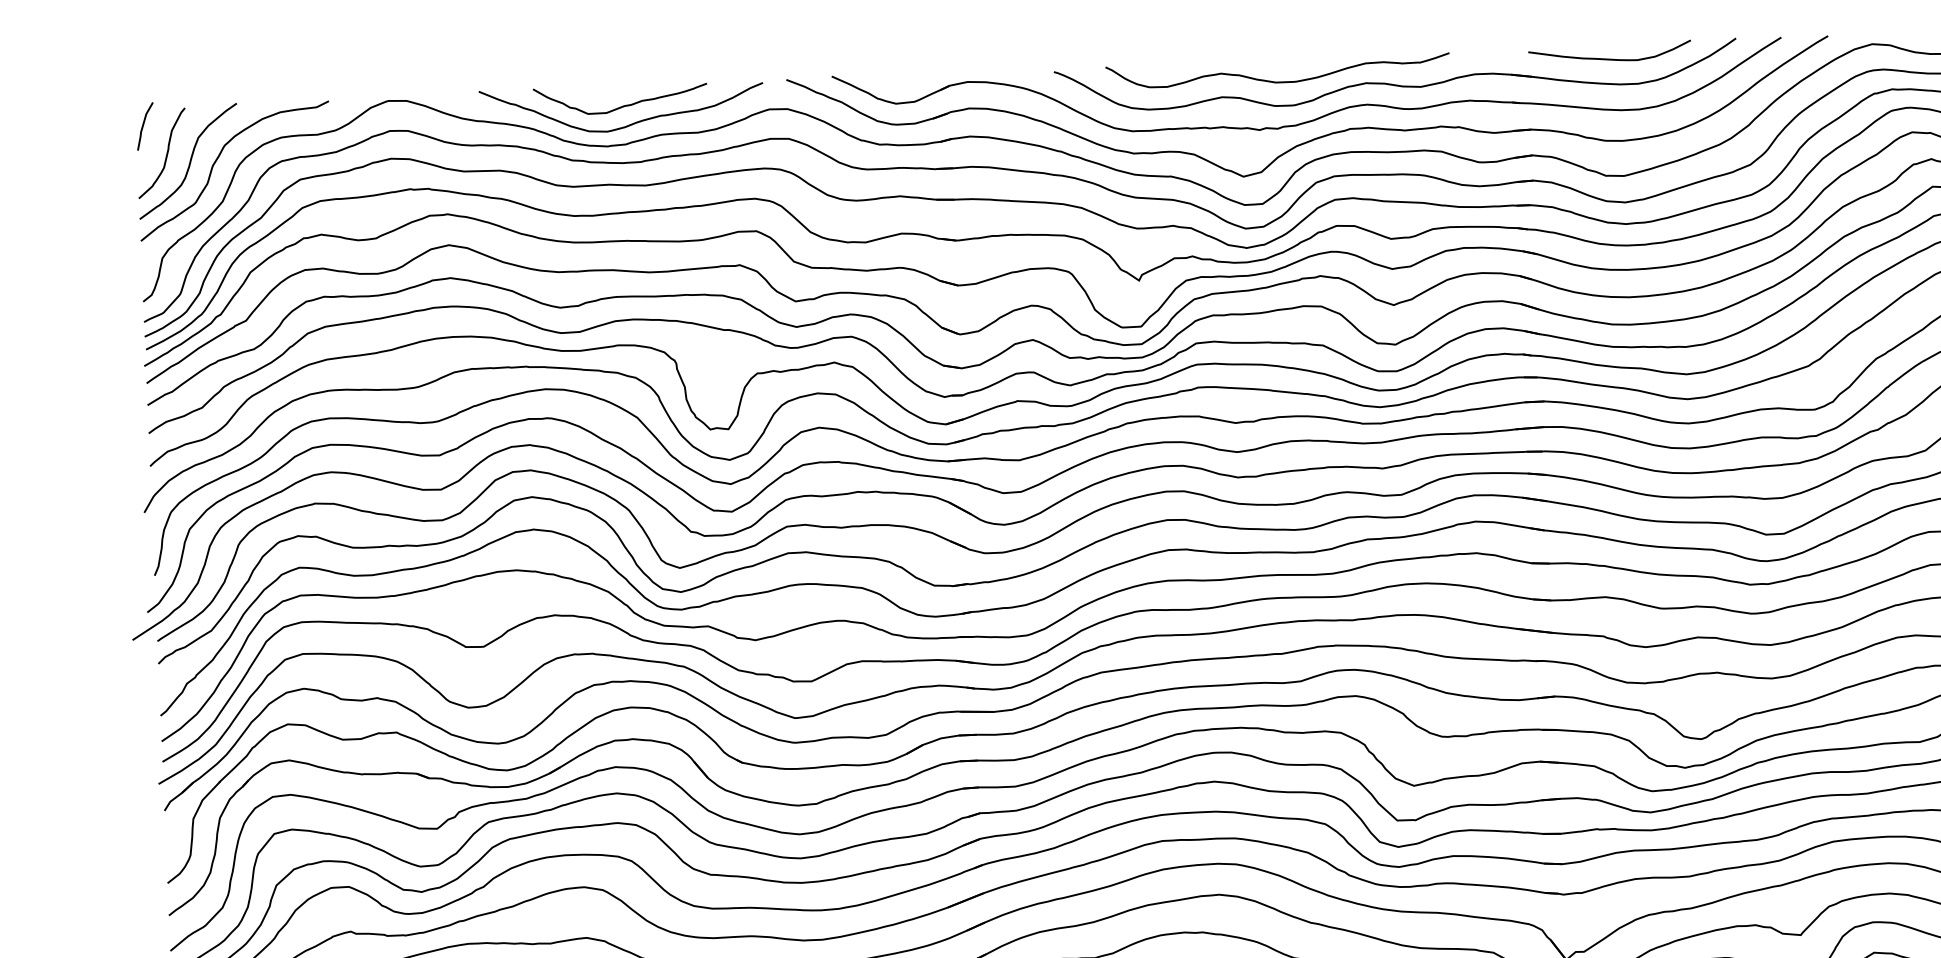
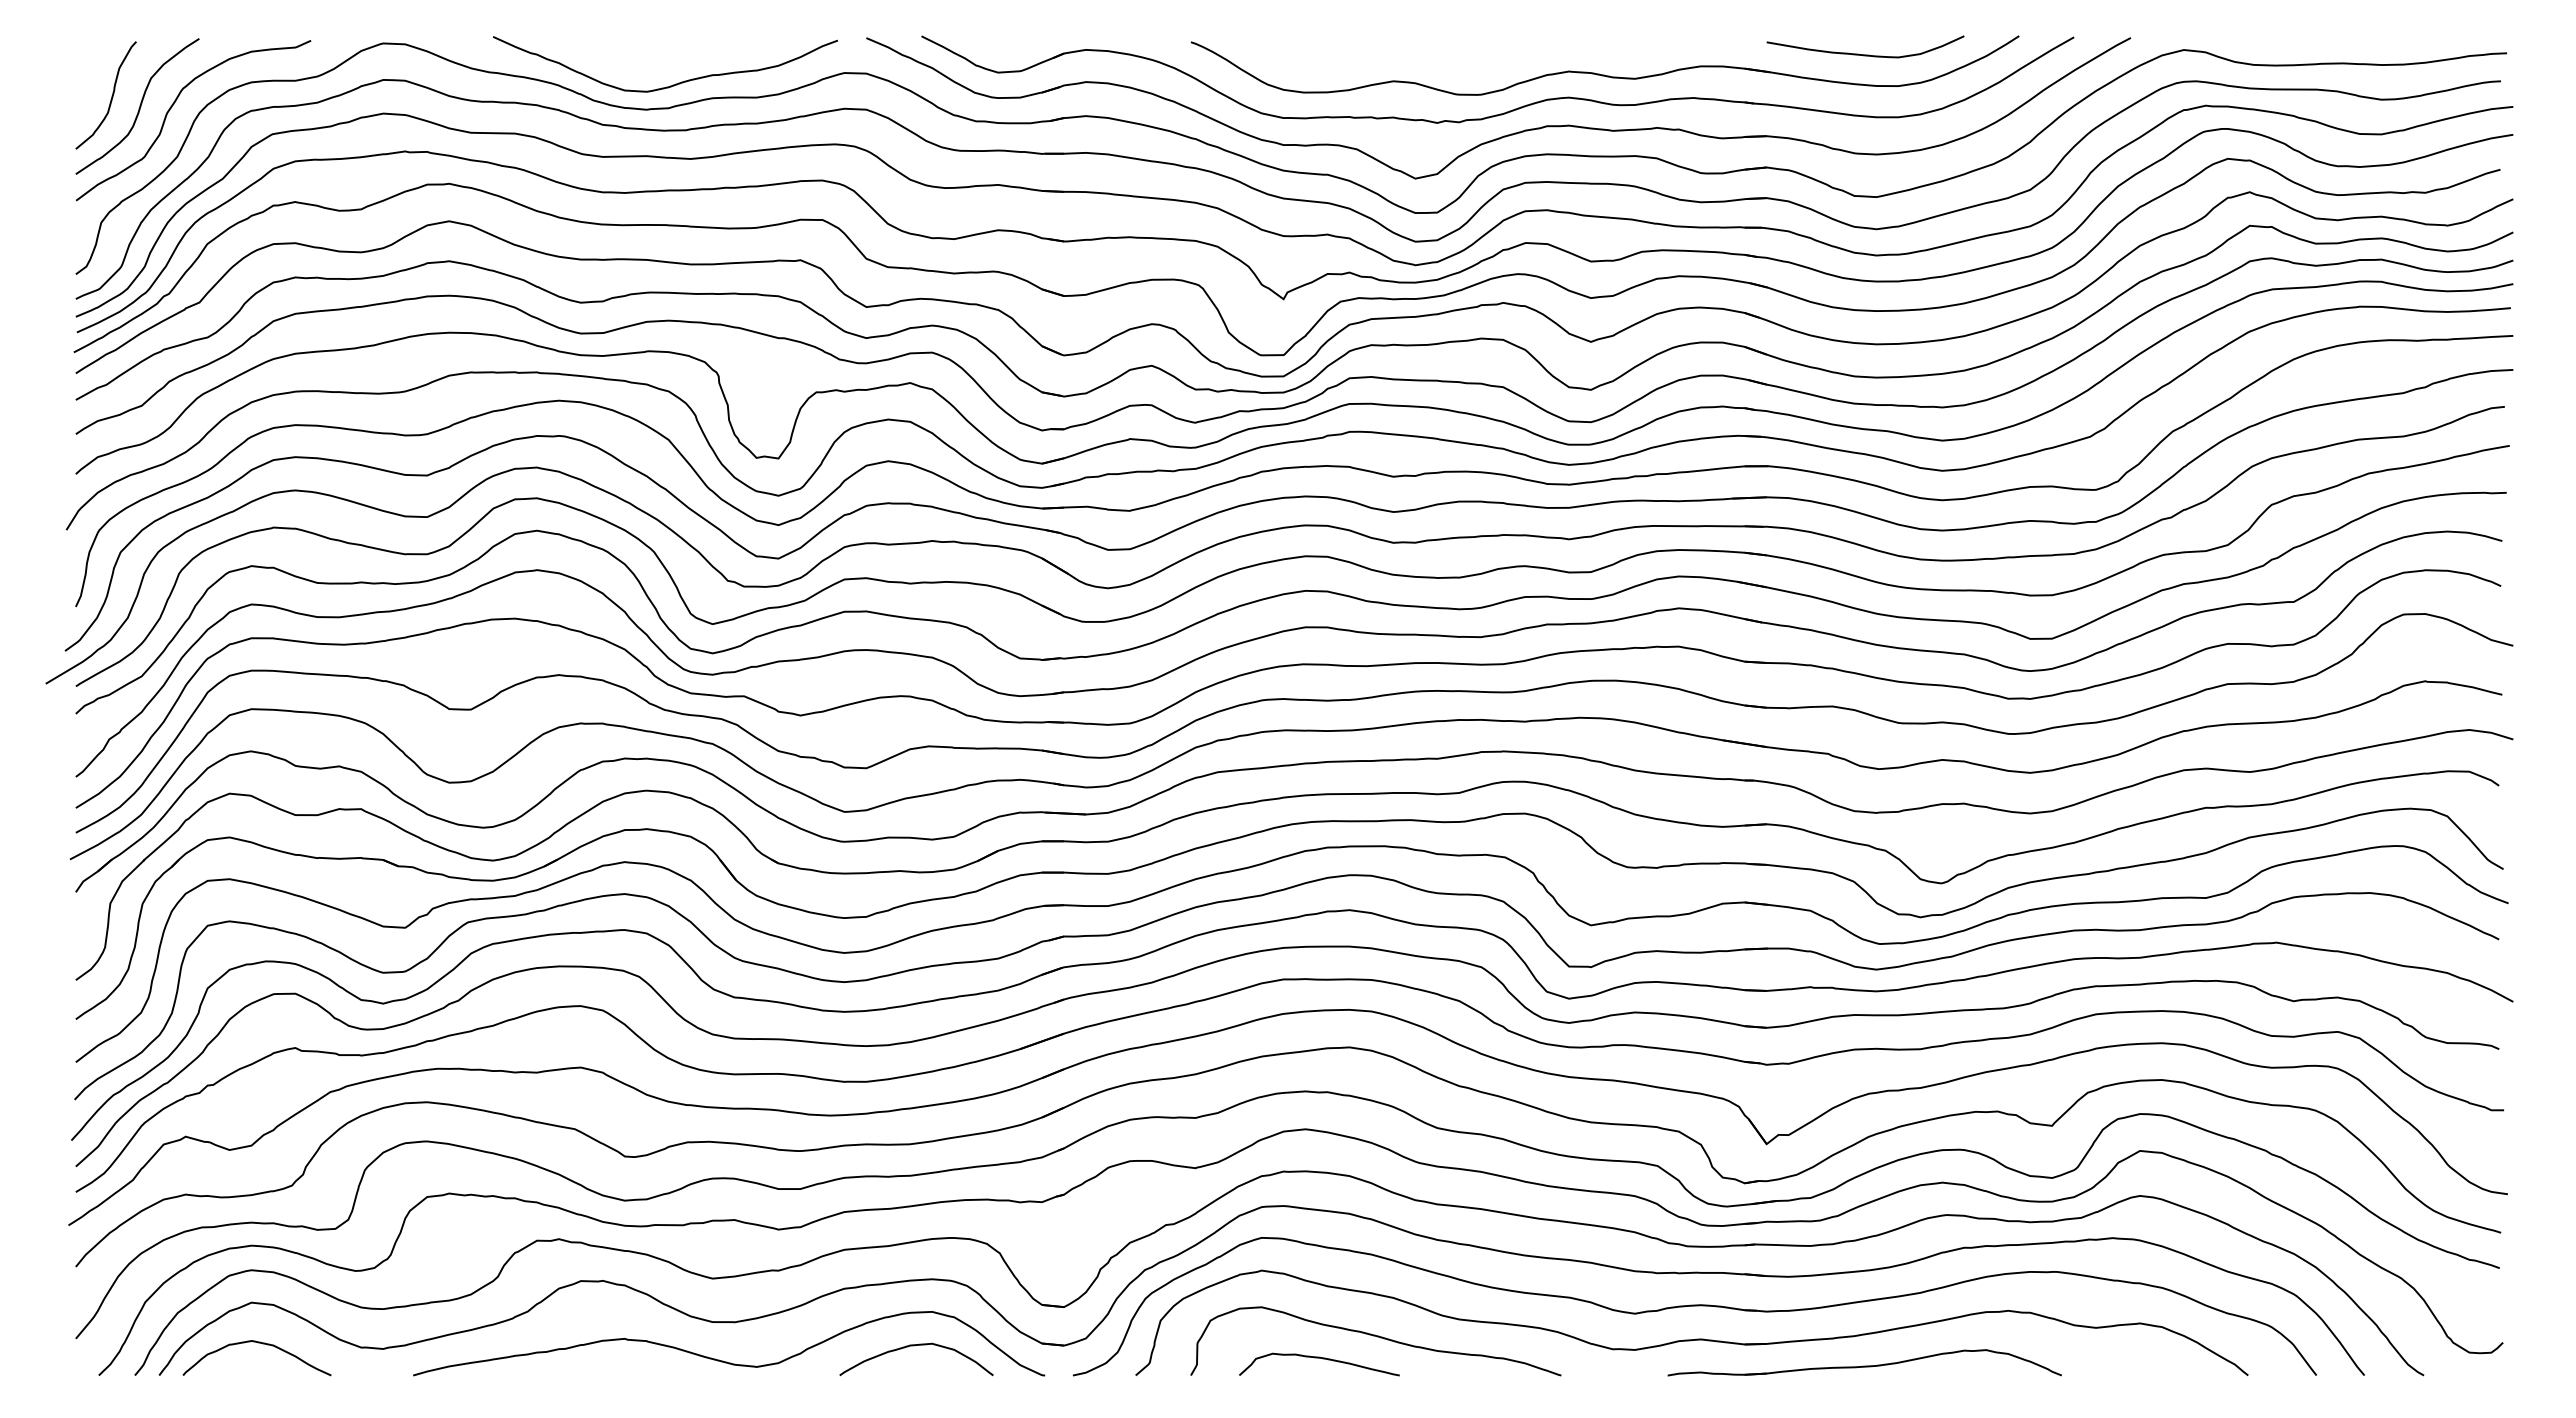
curve: (1278, 81) -> (1462, 65), removed
curve: (624, 105) -> (668, 60), removed
line: (143, 126) -> (85, 61), removed

